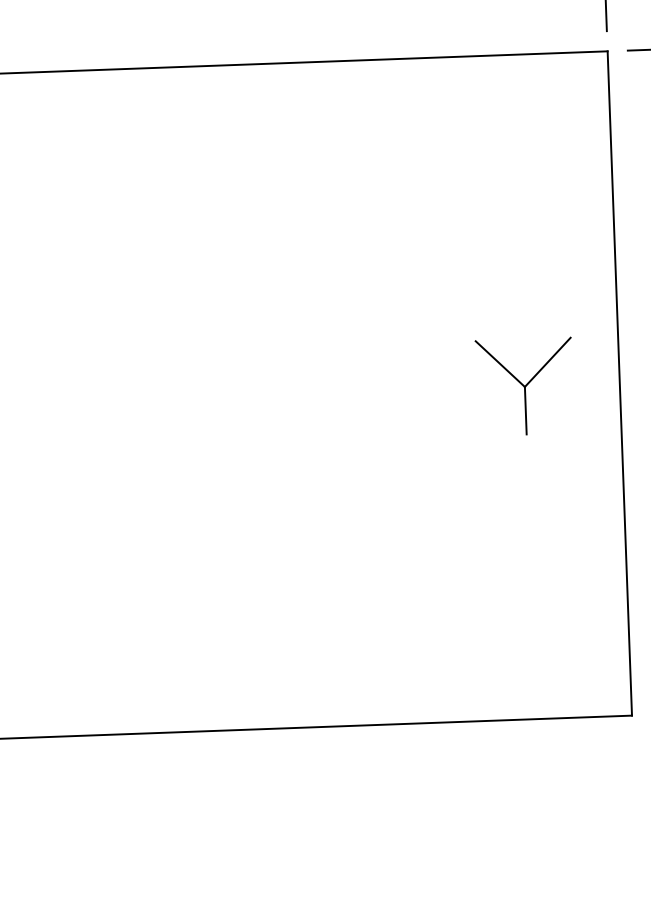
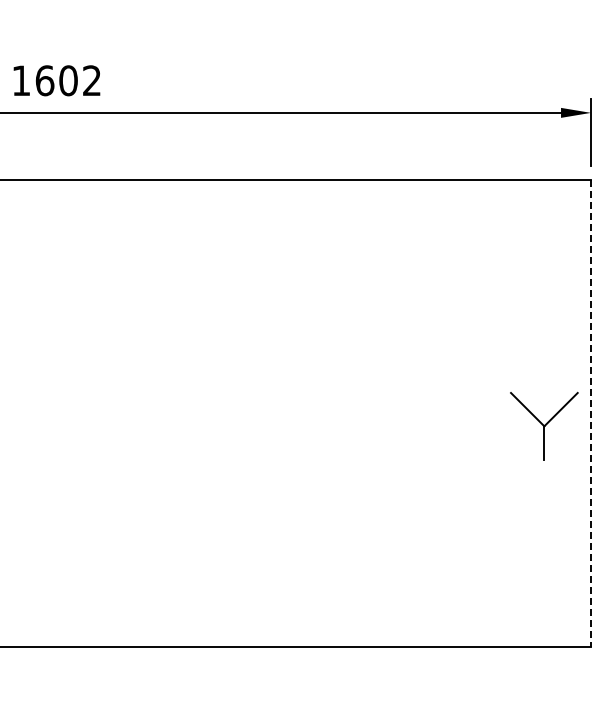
line: (620, 383) -> (591, 413), solid -> dashed
part: (525, 385) -> (544, 425), moved

